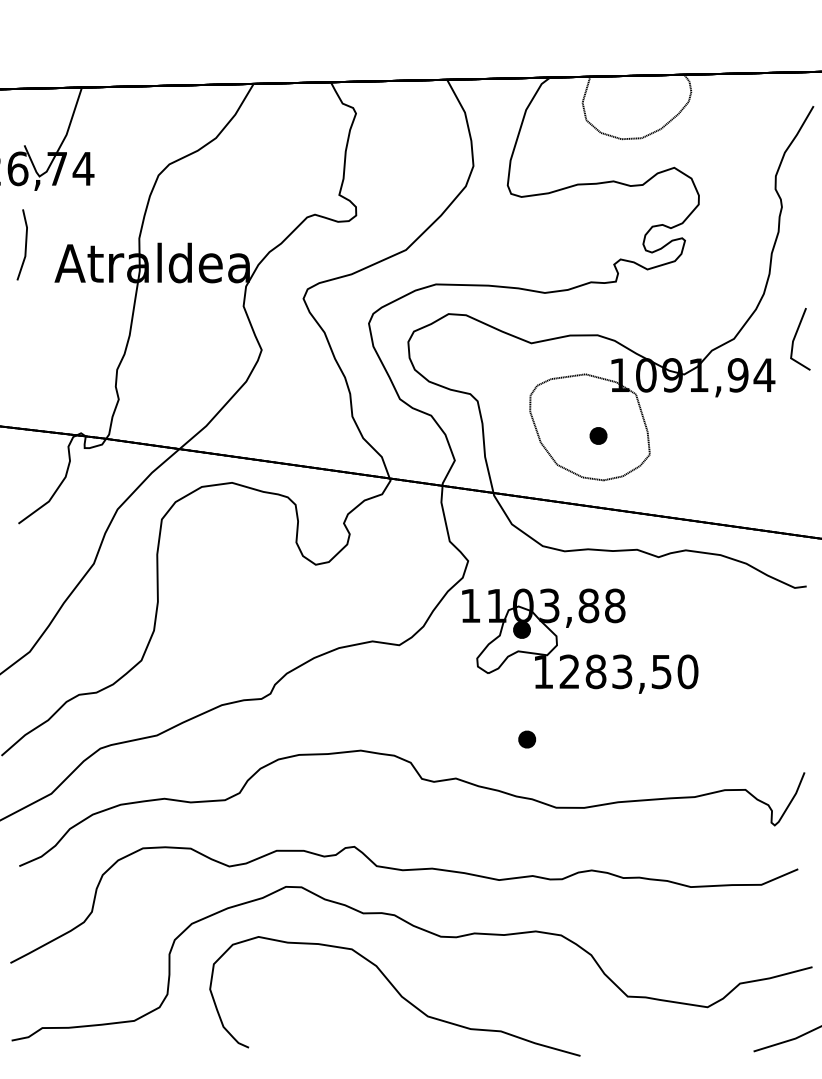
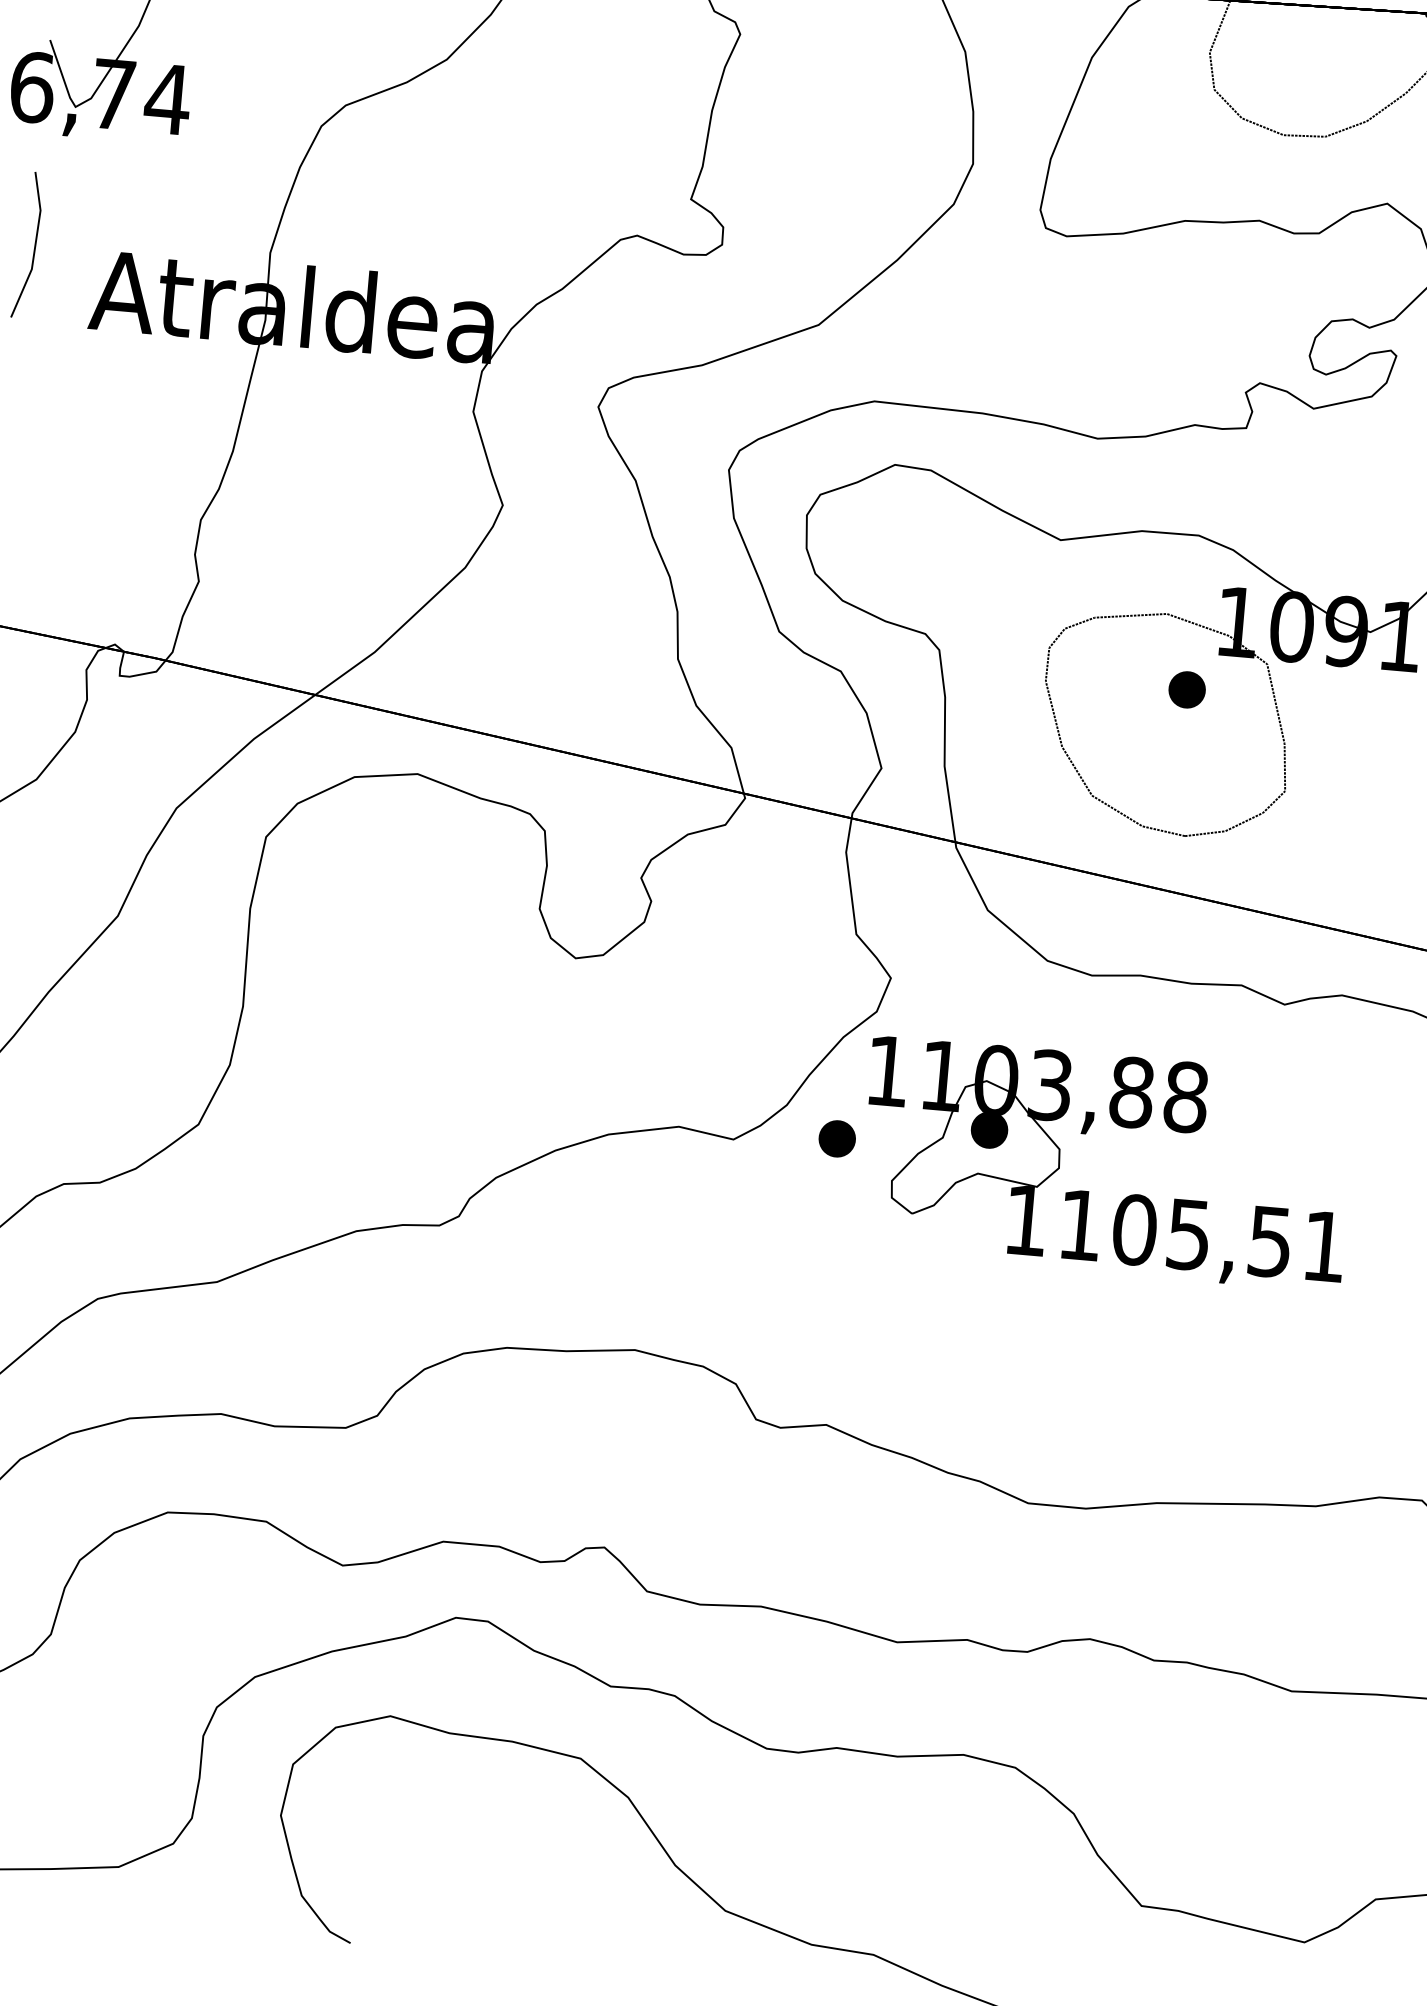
part: (598, 435) -> (1187, 688), moved
text: (628, 671) -> (1201, 1235), 1283,50 -> 1105,51
part: (527, 739) -> (837, 1138), moved

